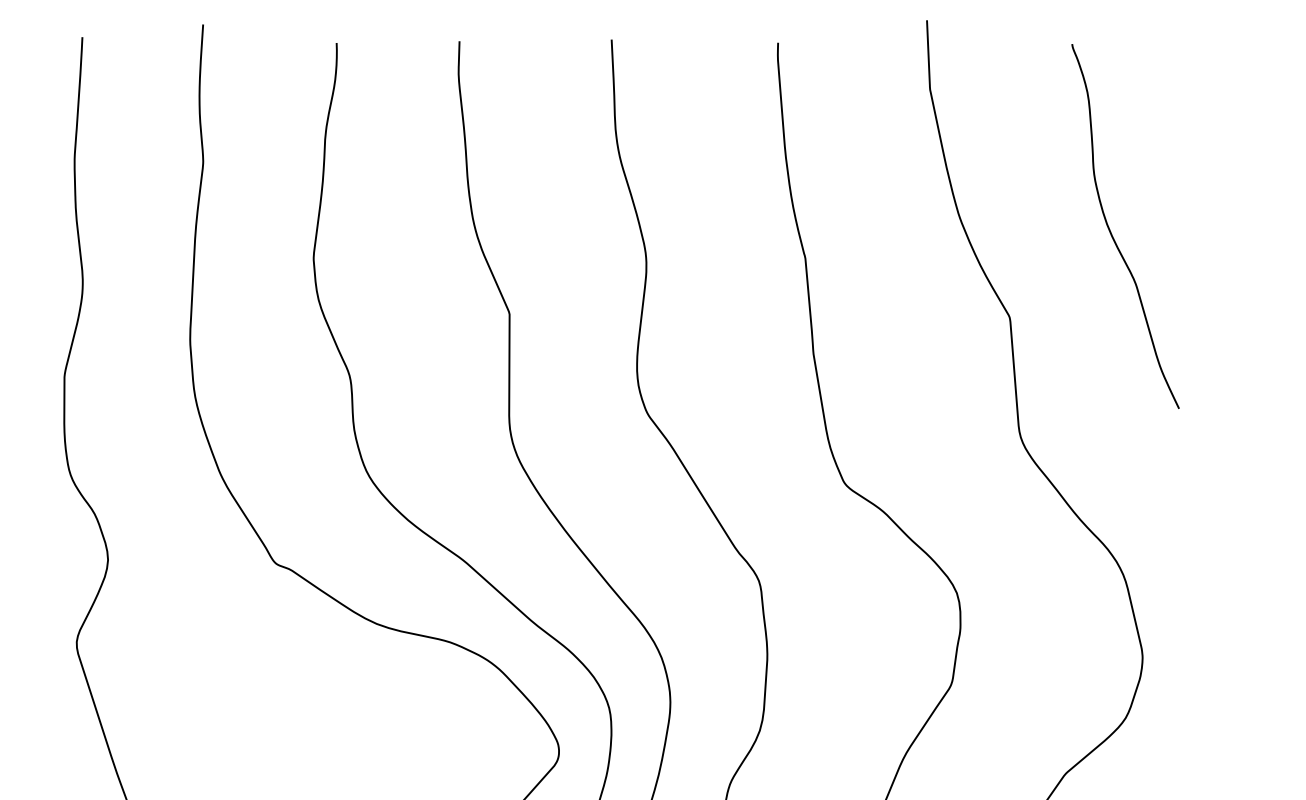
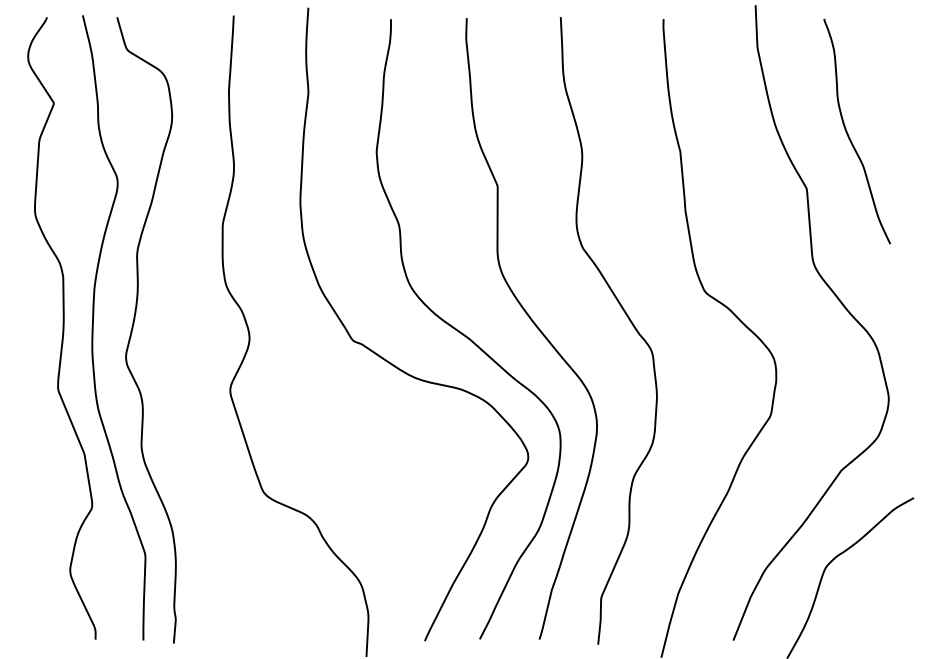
curve: (1112, 232) -> (849, 135), moved

